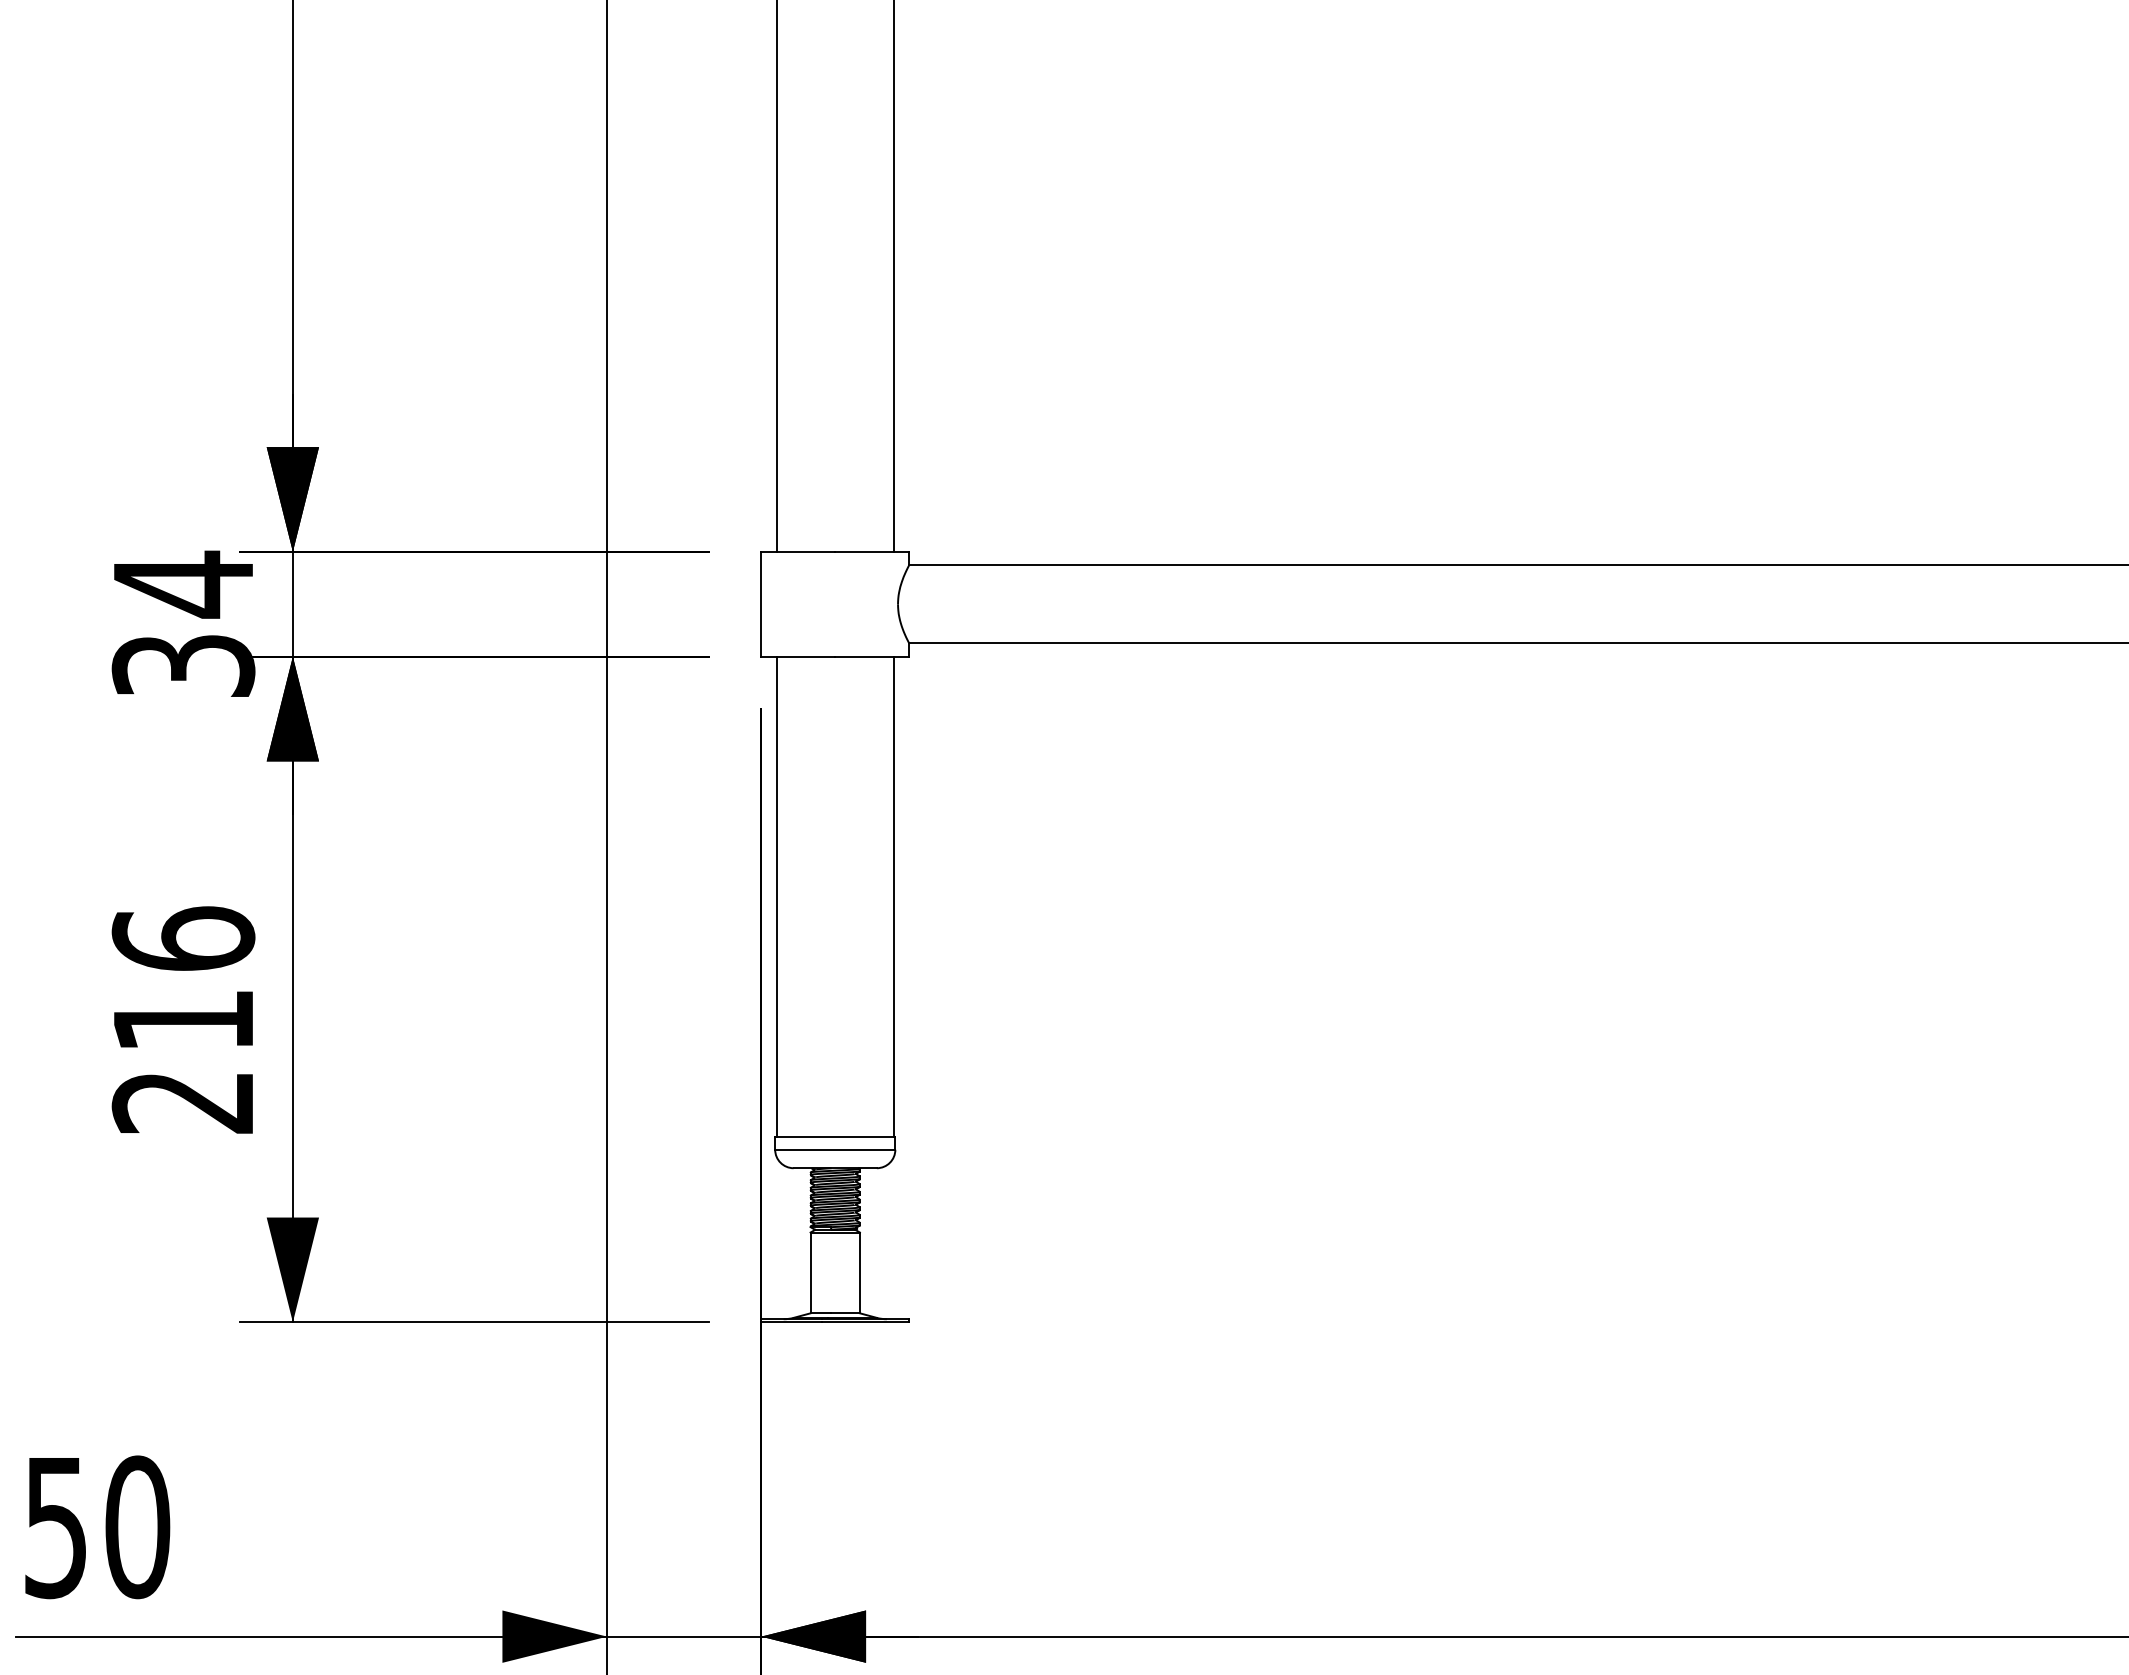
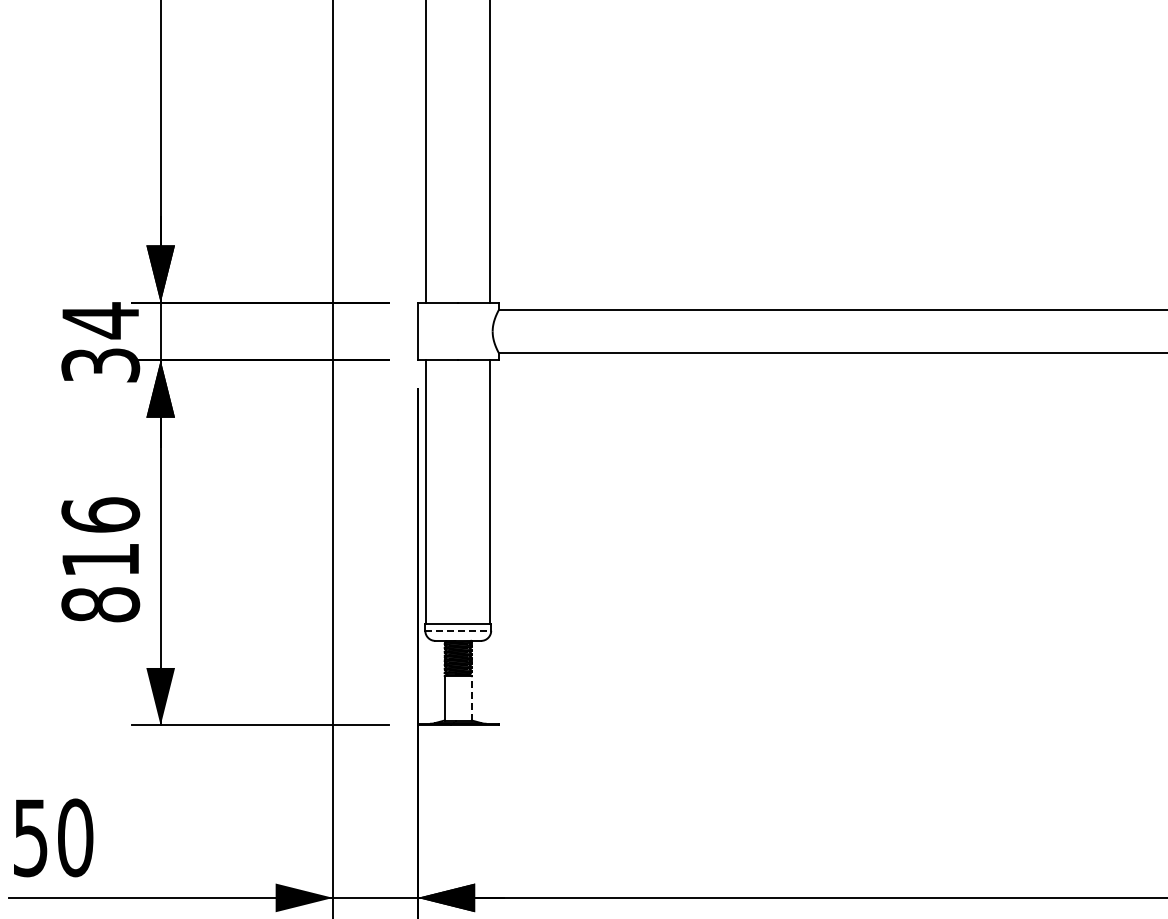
text: (183, 1101) -> (100, 604), 216 -> 816
line: (835, 1149) -> (458, 630), solid -> dashed
line: (859, 1271) -> (471, 697), solid -> dashed

